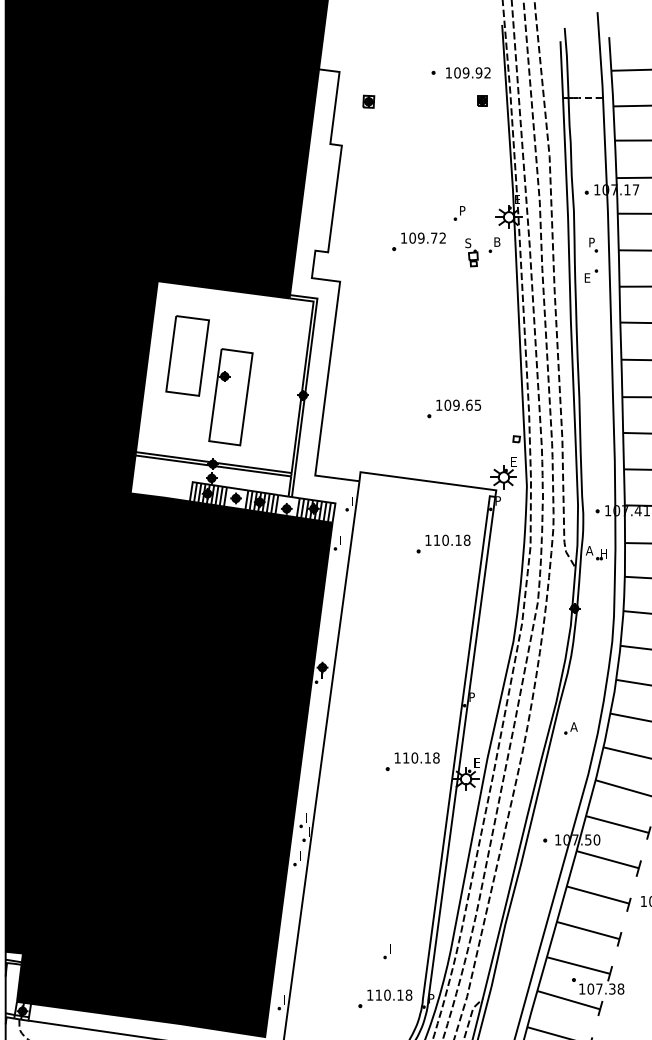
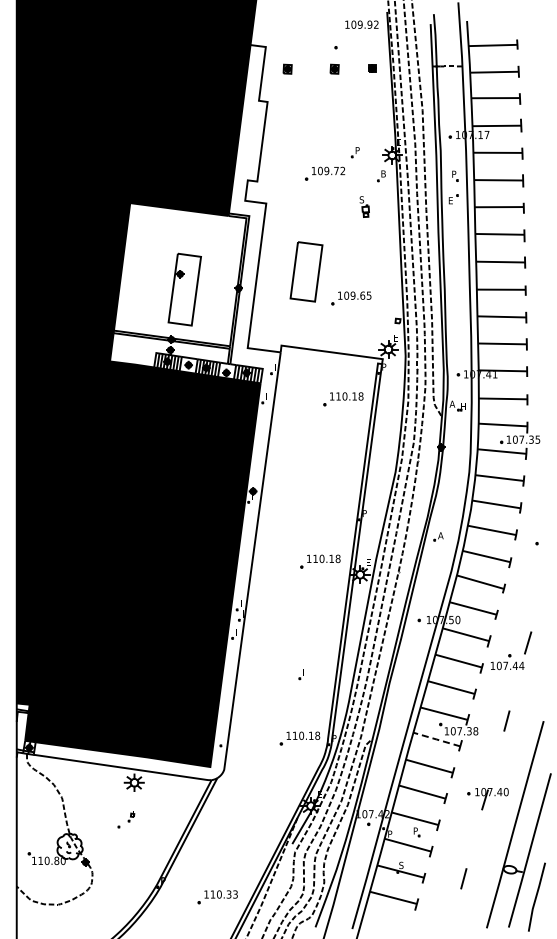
text: (467, 72) -> (361, 24), moved
part: (431, 100) -> (334, 68), added
part: (471, 252) -> (364, 206), moved
part: (187, 355) -> (306, 271), moved
part: (385, 951) -> (300, 674), moved
line: (568, 1000) -> (436, 739), solid -> dashed

